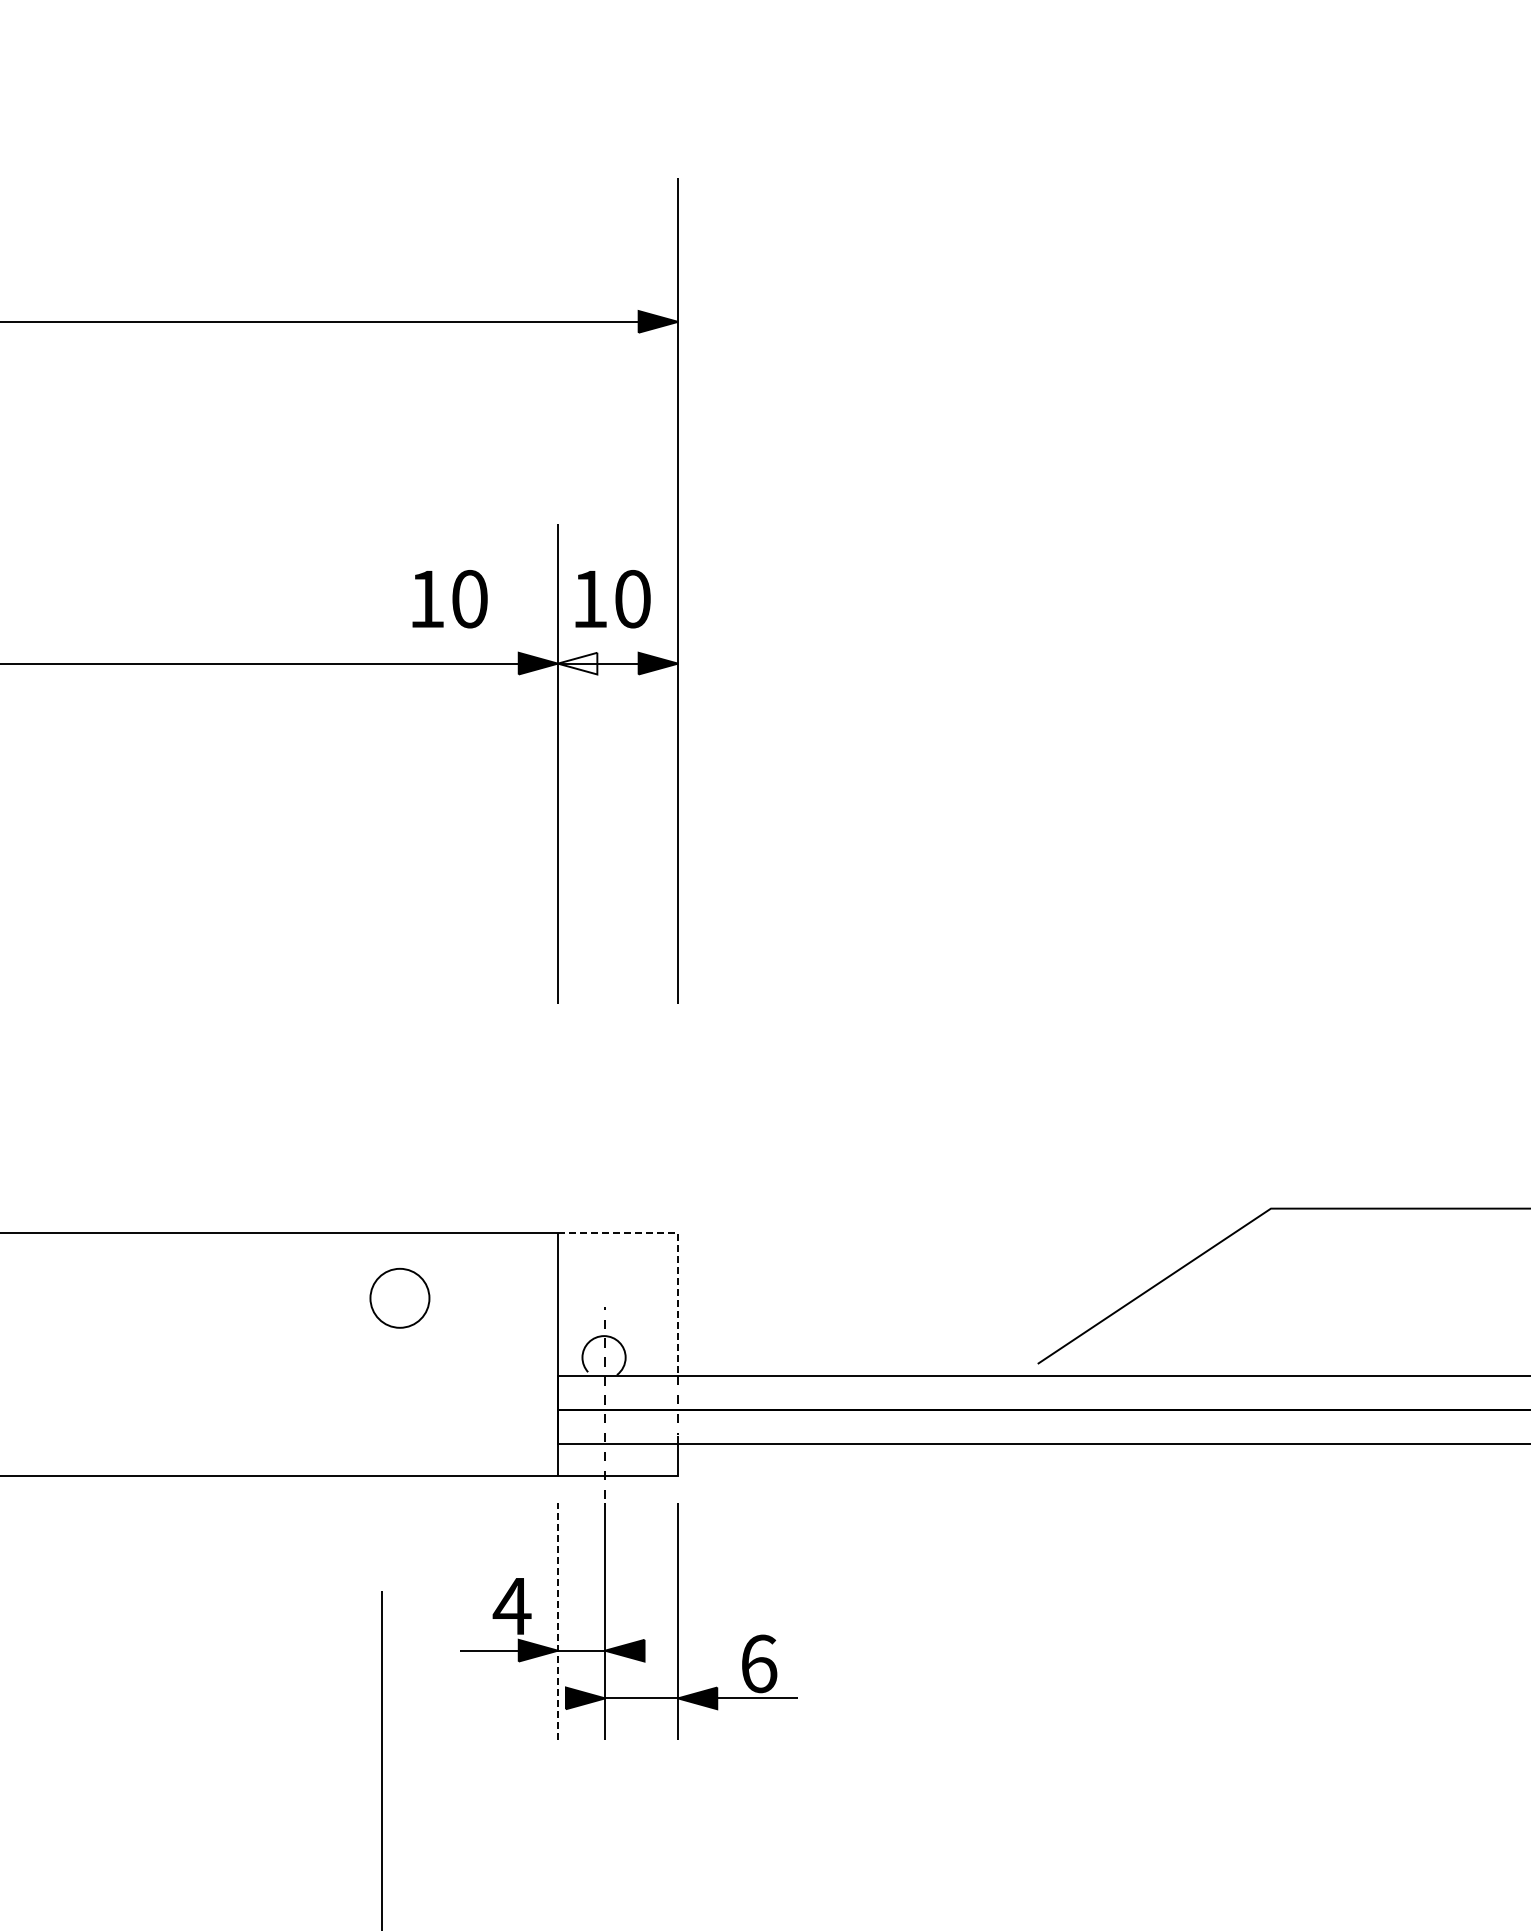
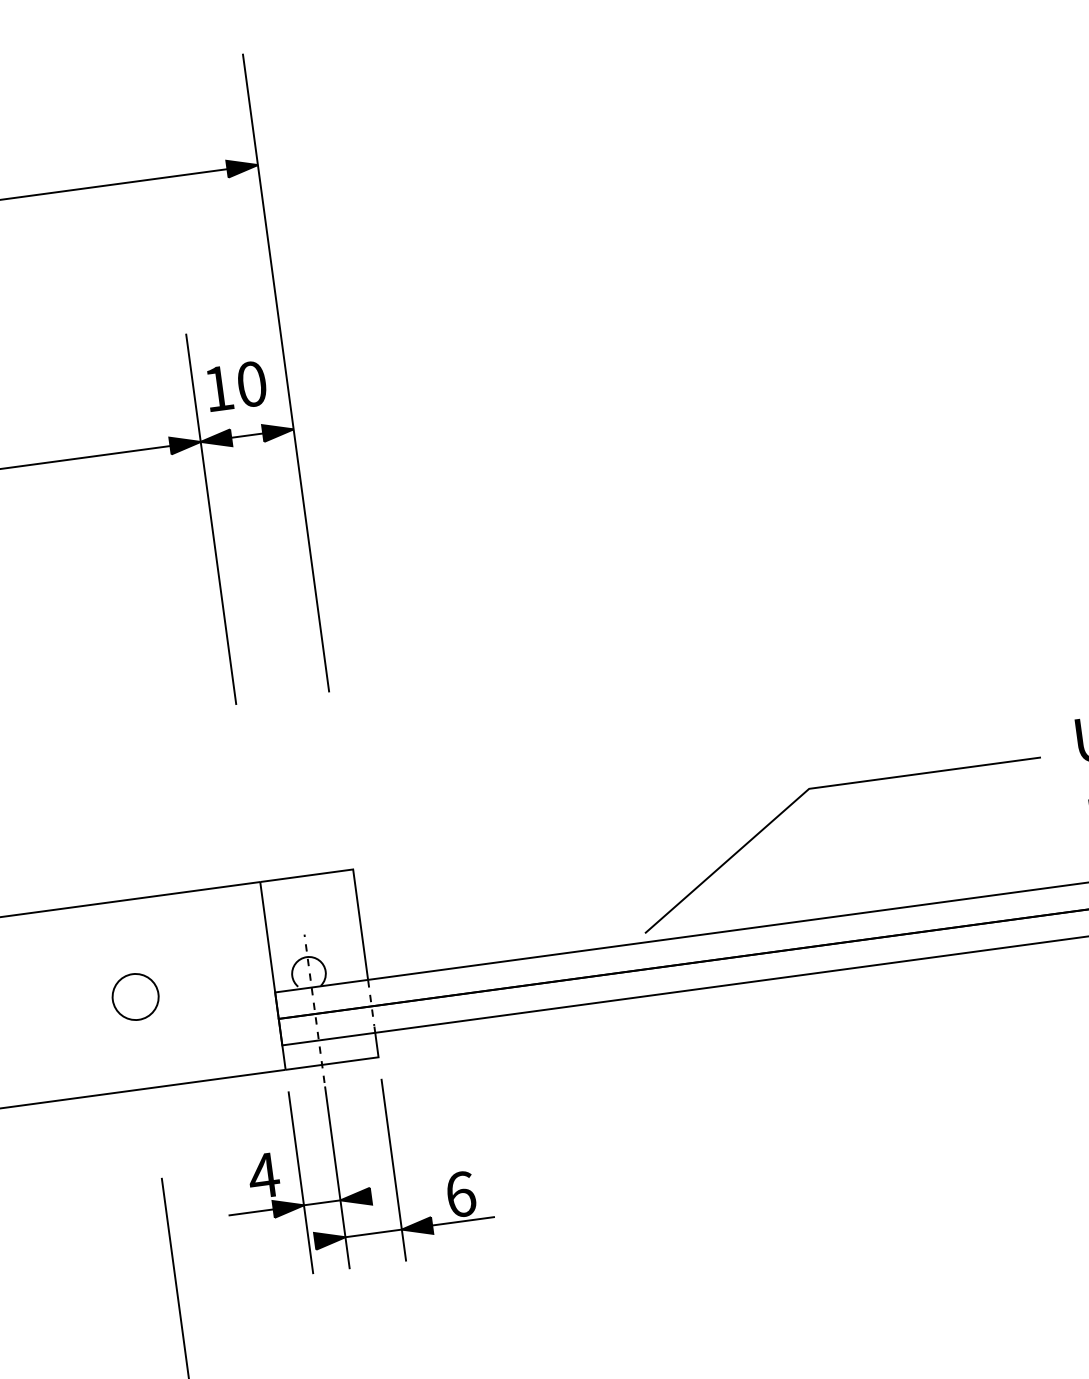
part: (449, 599) -> (110, 403), removed
fill: (577, 663) -> (215, 439), added
line: (678, 1243) -> (354, 877), dashed -> solid
part: (399, 1297) -> (135, 996), moved
line: (557, 1621) -> (300, 1182), dashed -> solid

